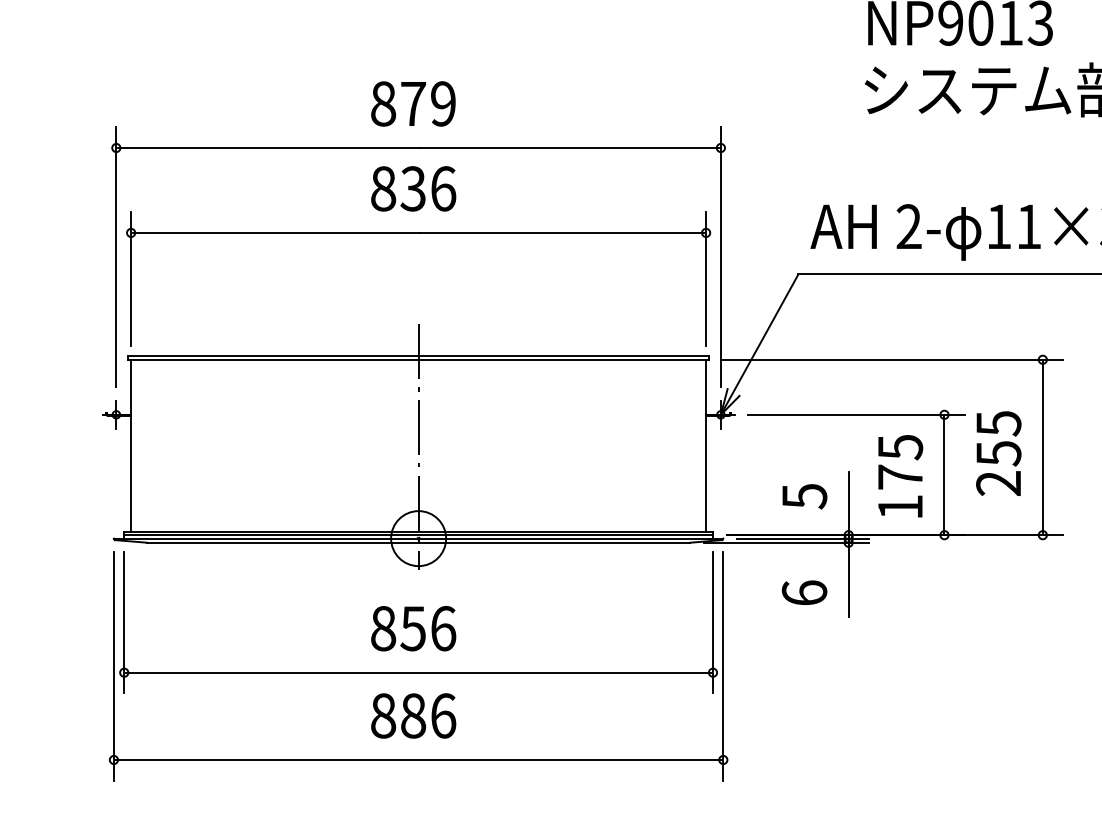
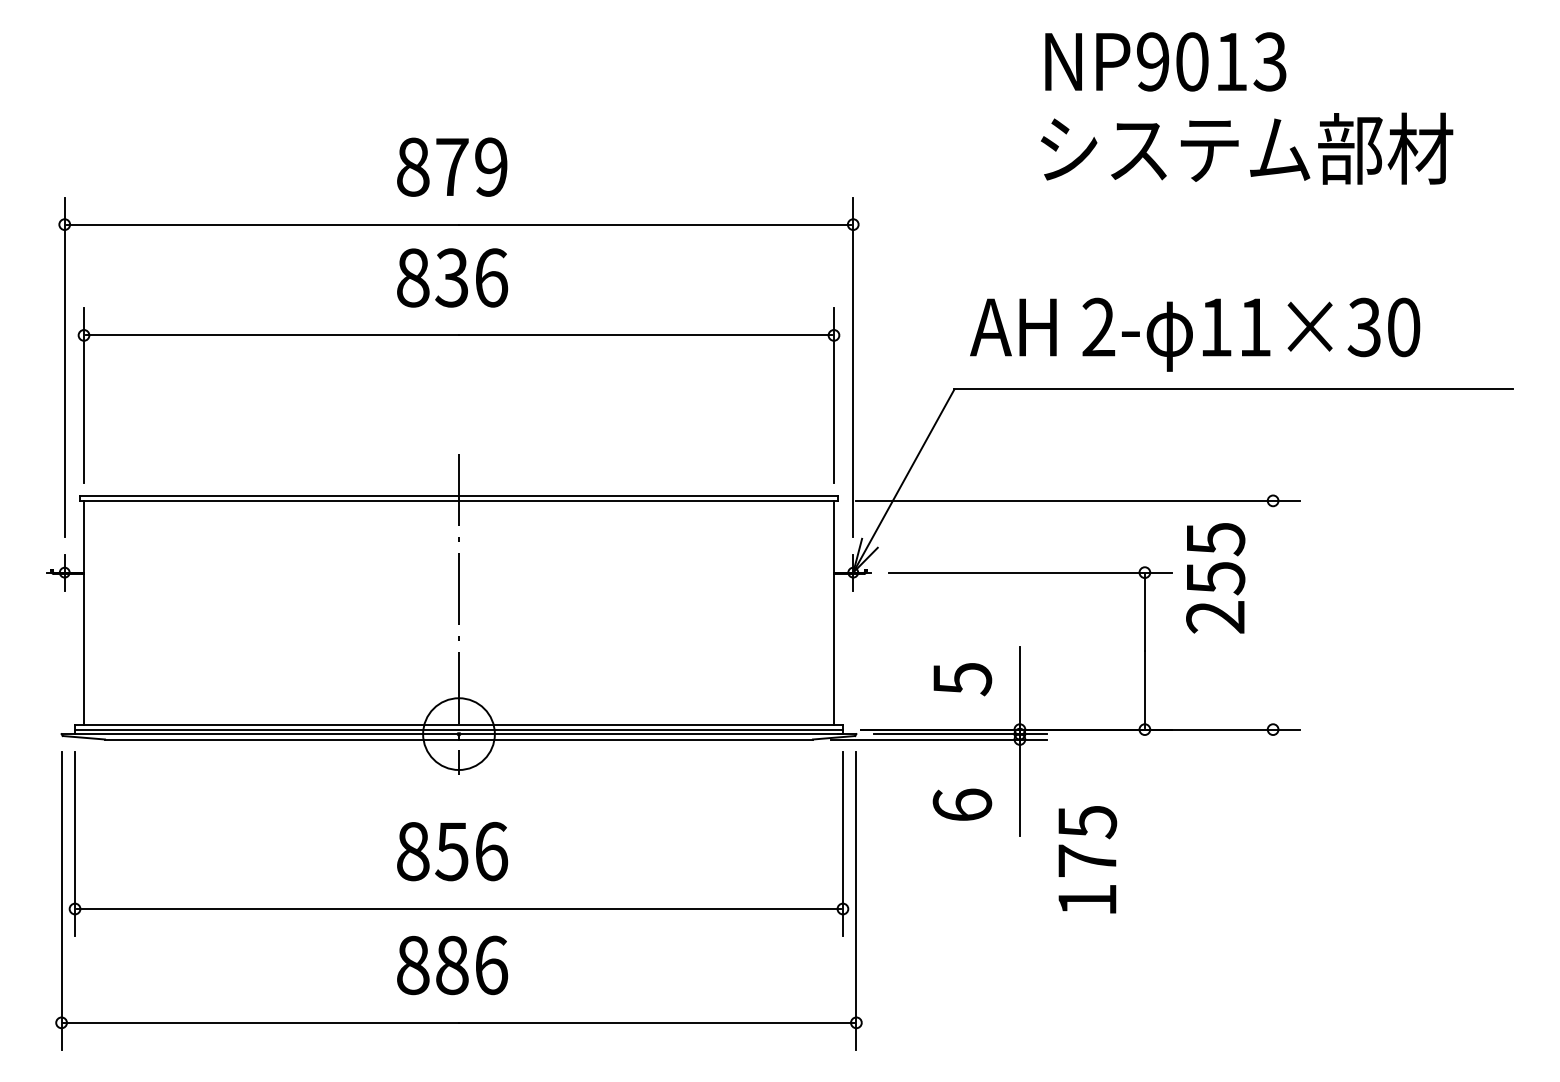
line: (1043, 446) -> (1273, 614), removed
text: (998, 453) -> (1215, 578), moved
text: (900, 476) -> (1087, 859), moved

